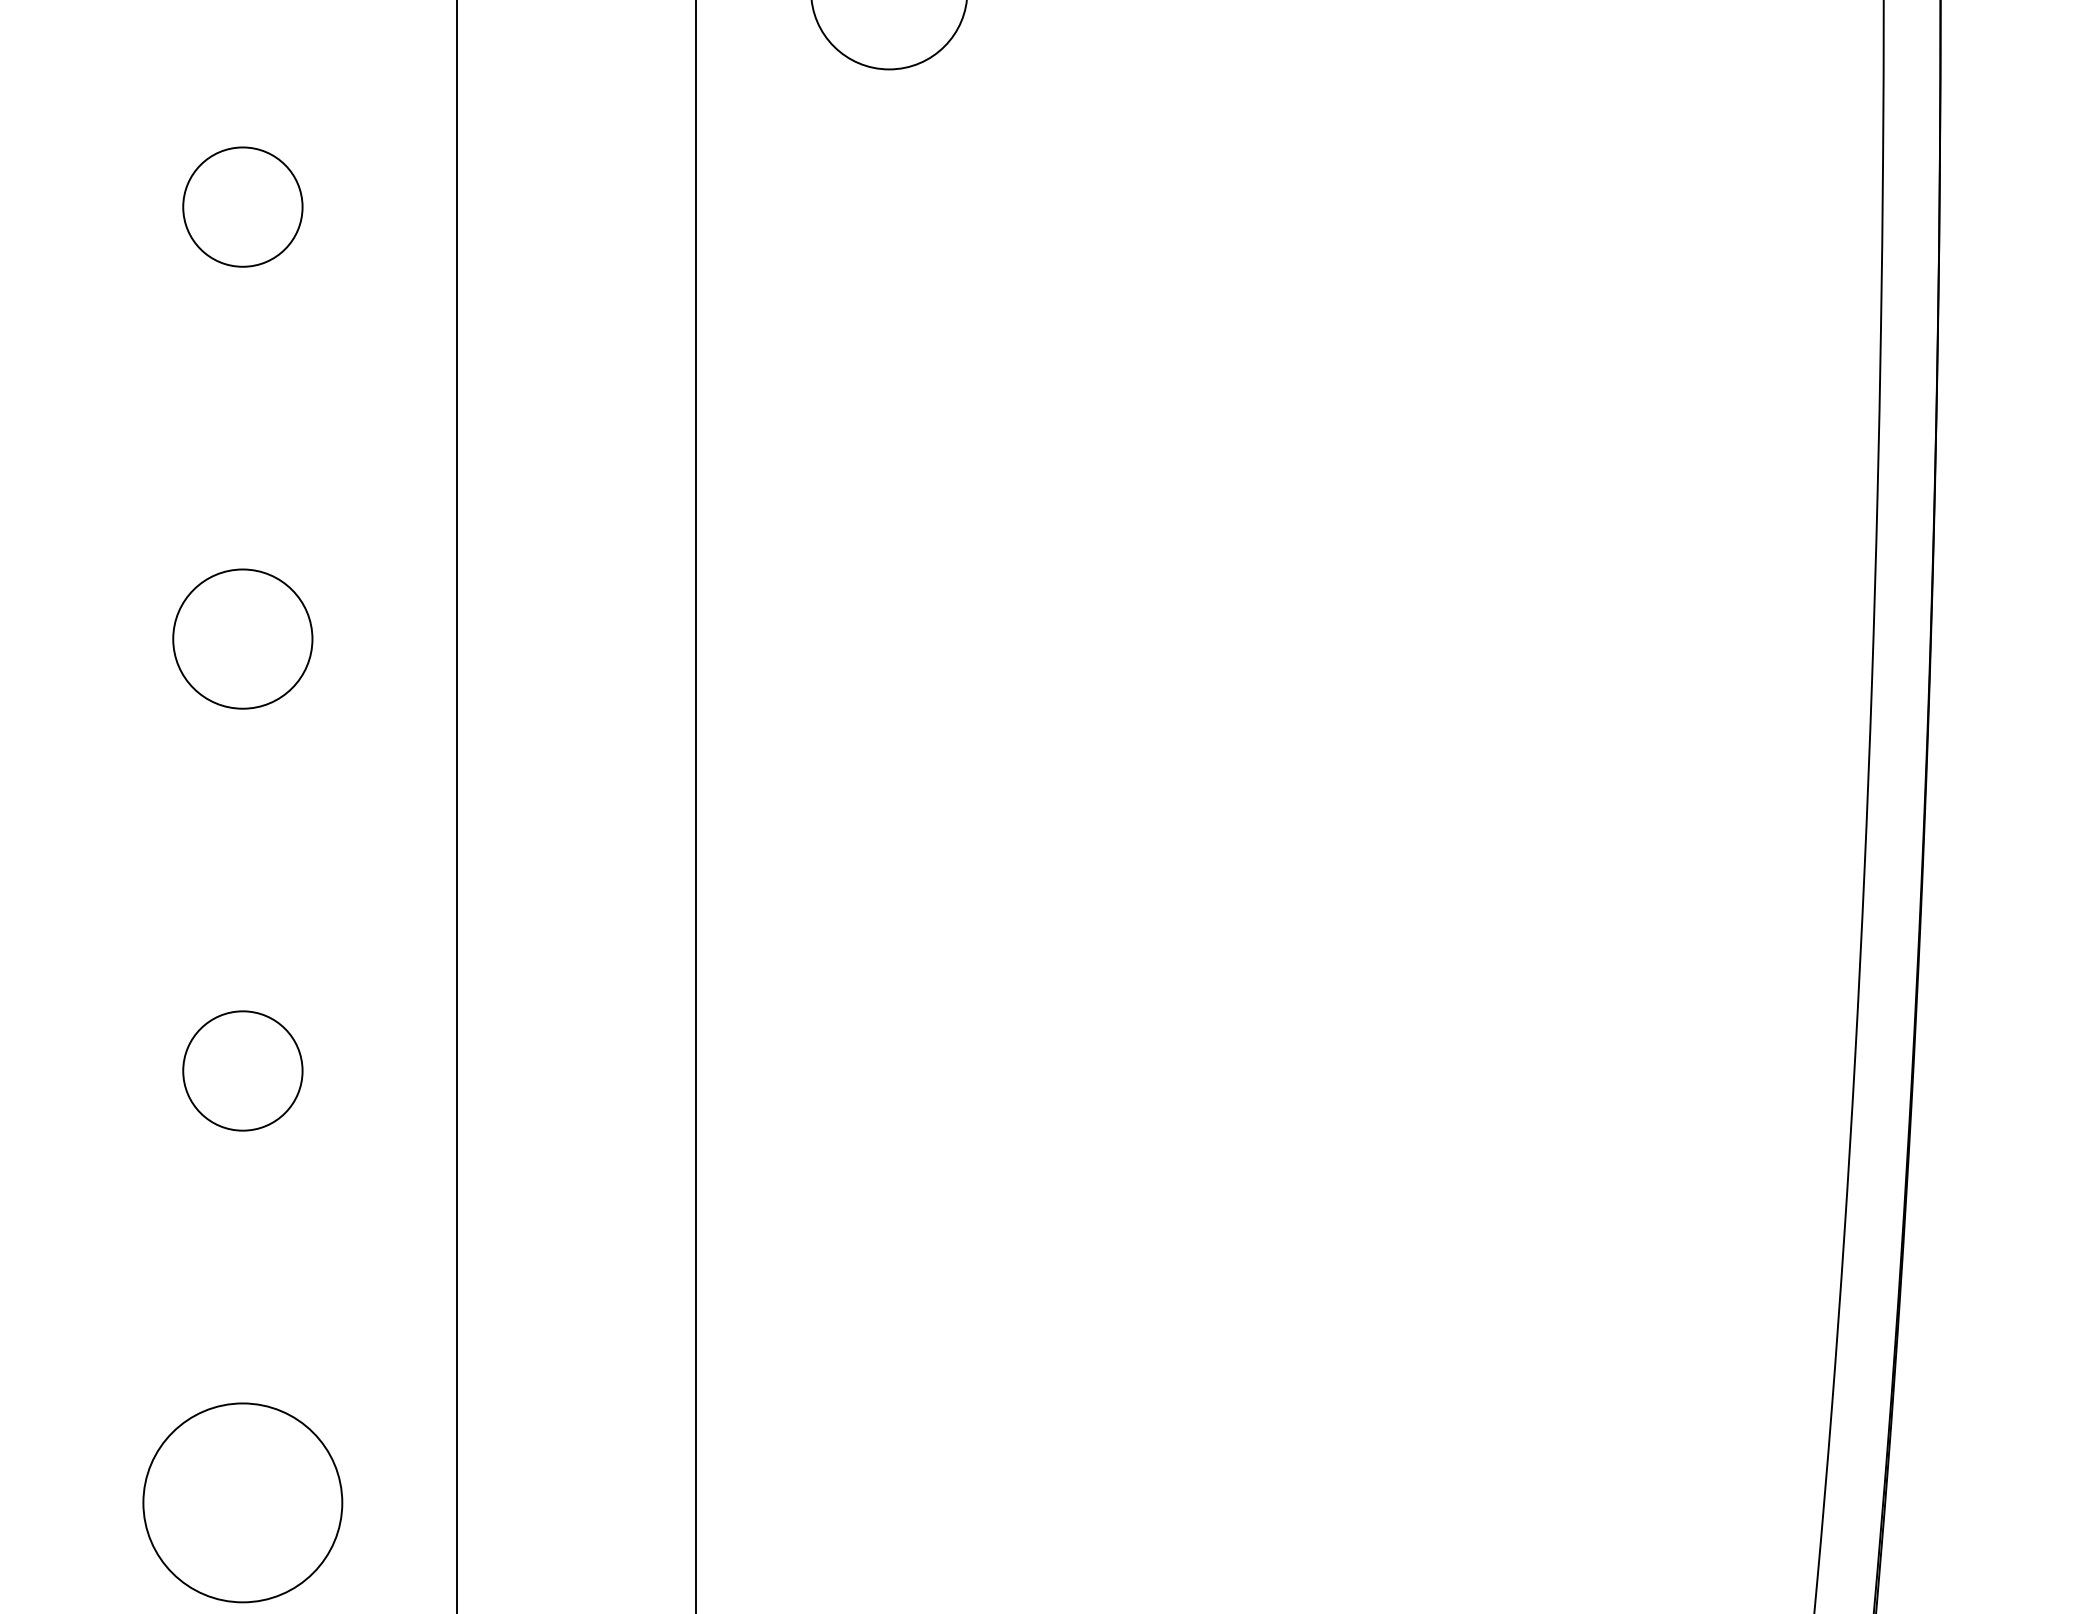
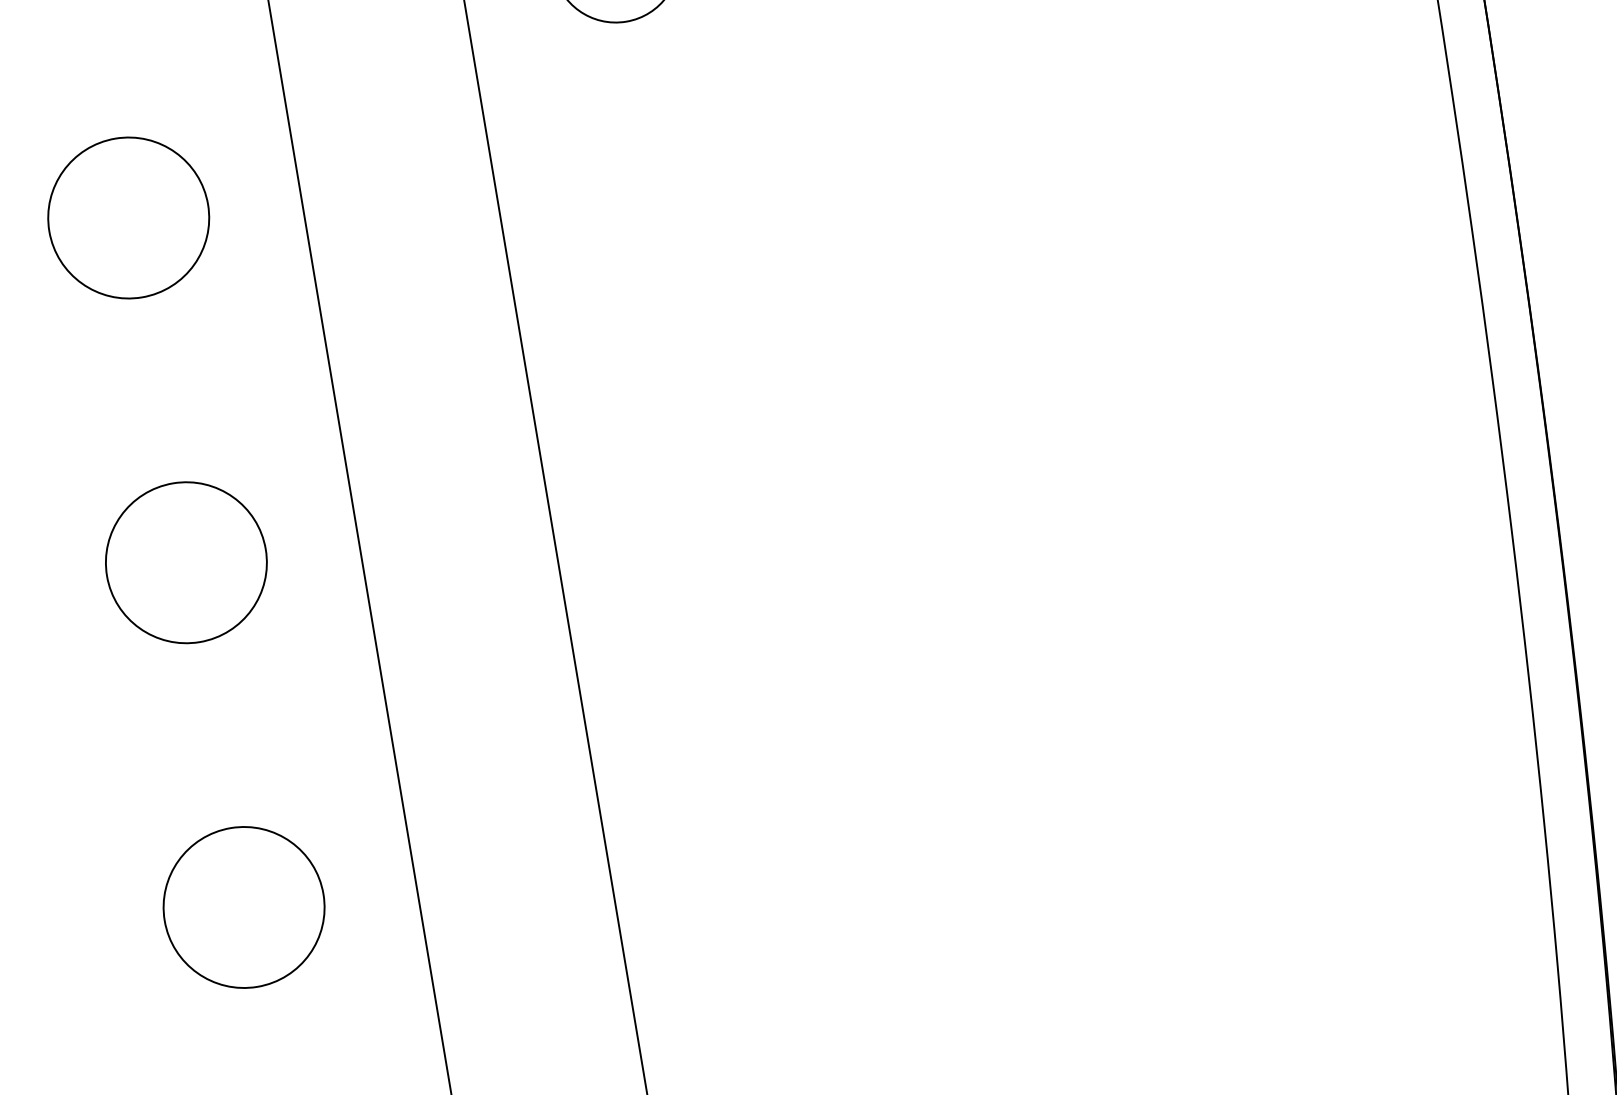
circle: (242, 206) -> (128, 217), size x1.67
circle: (242, 638) -> (186, 562), size x1.43
circle: (242, 1070) -> (243, 907), size x1.67

